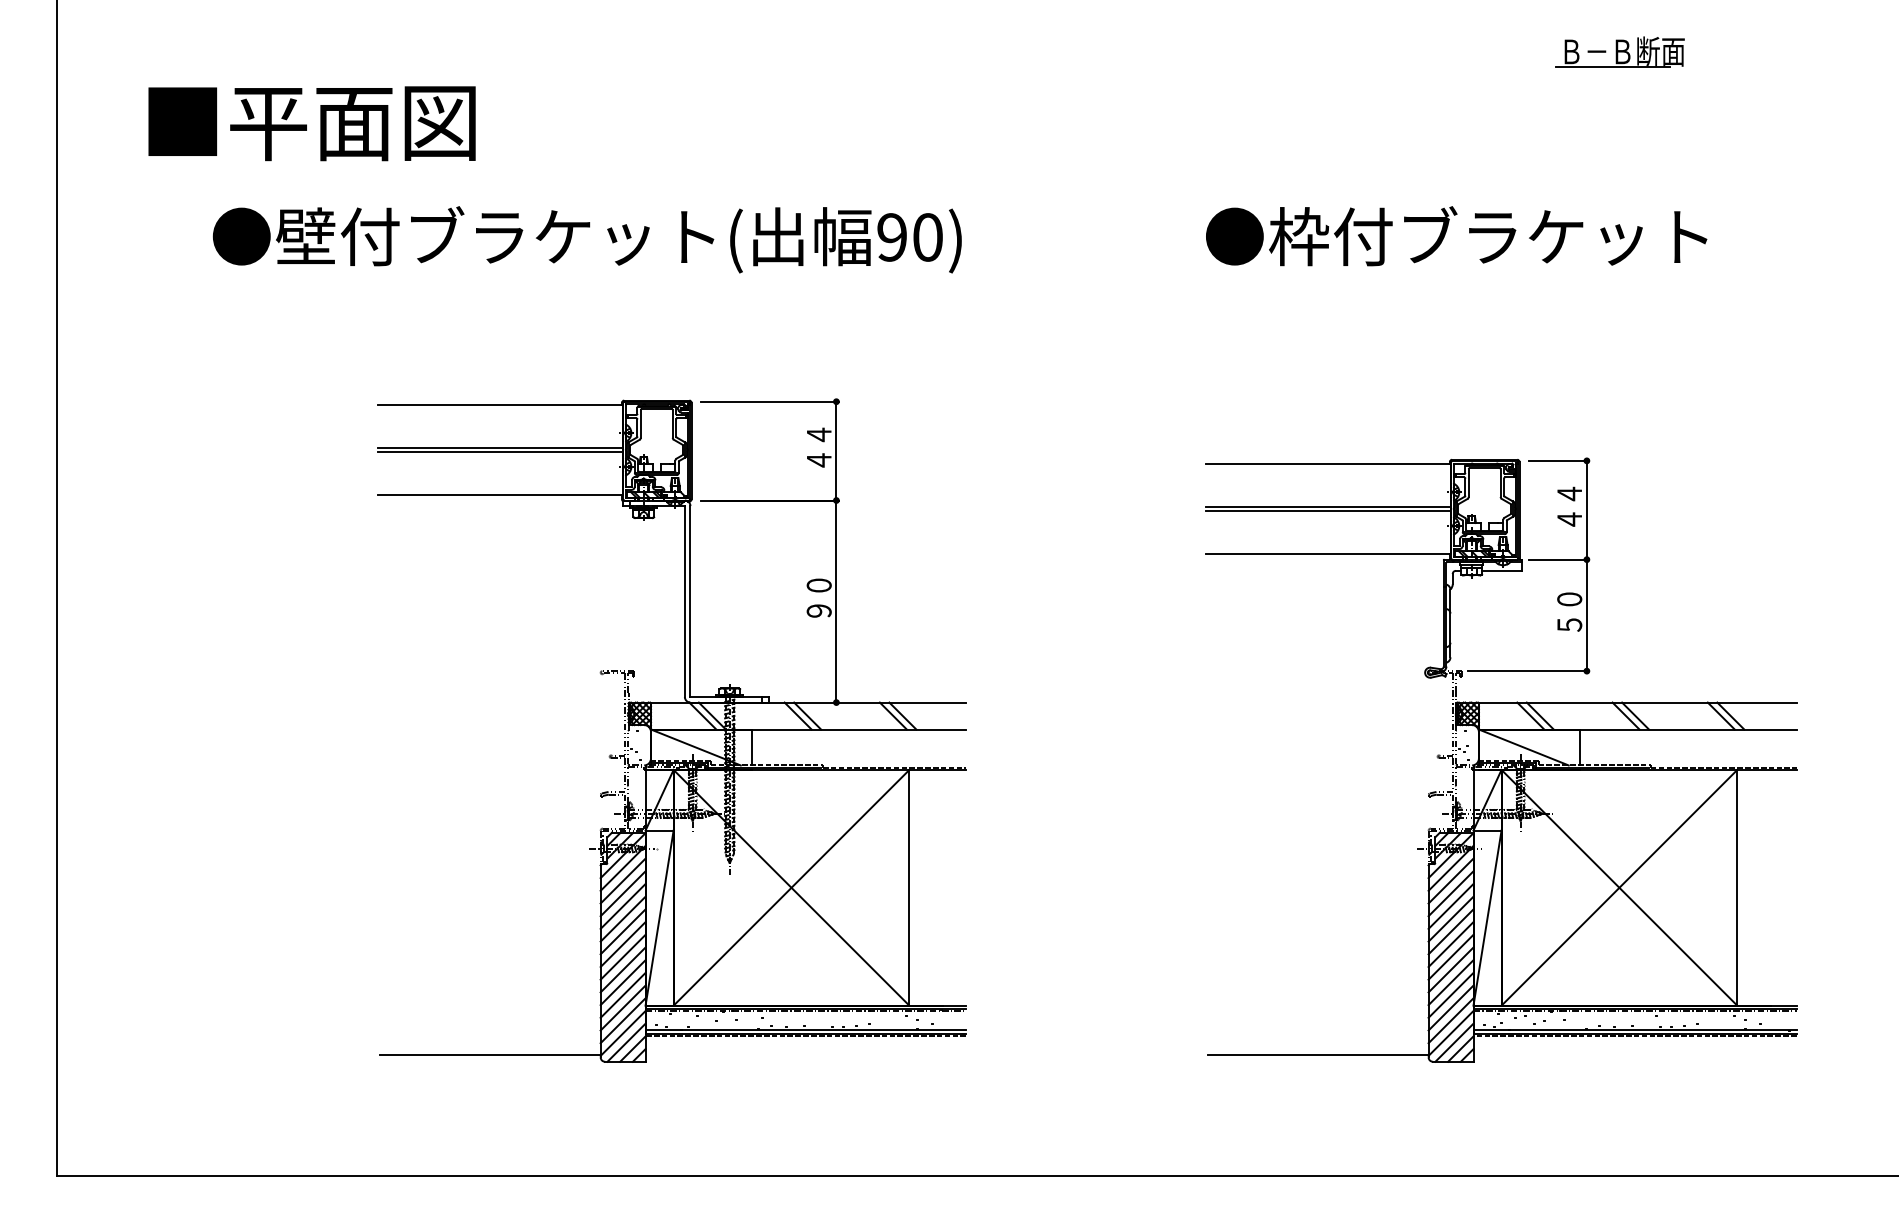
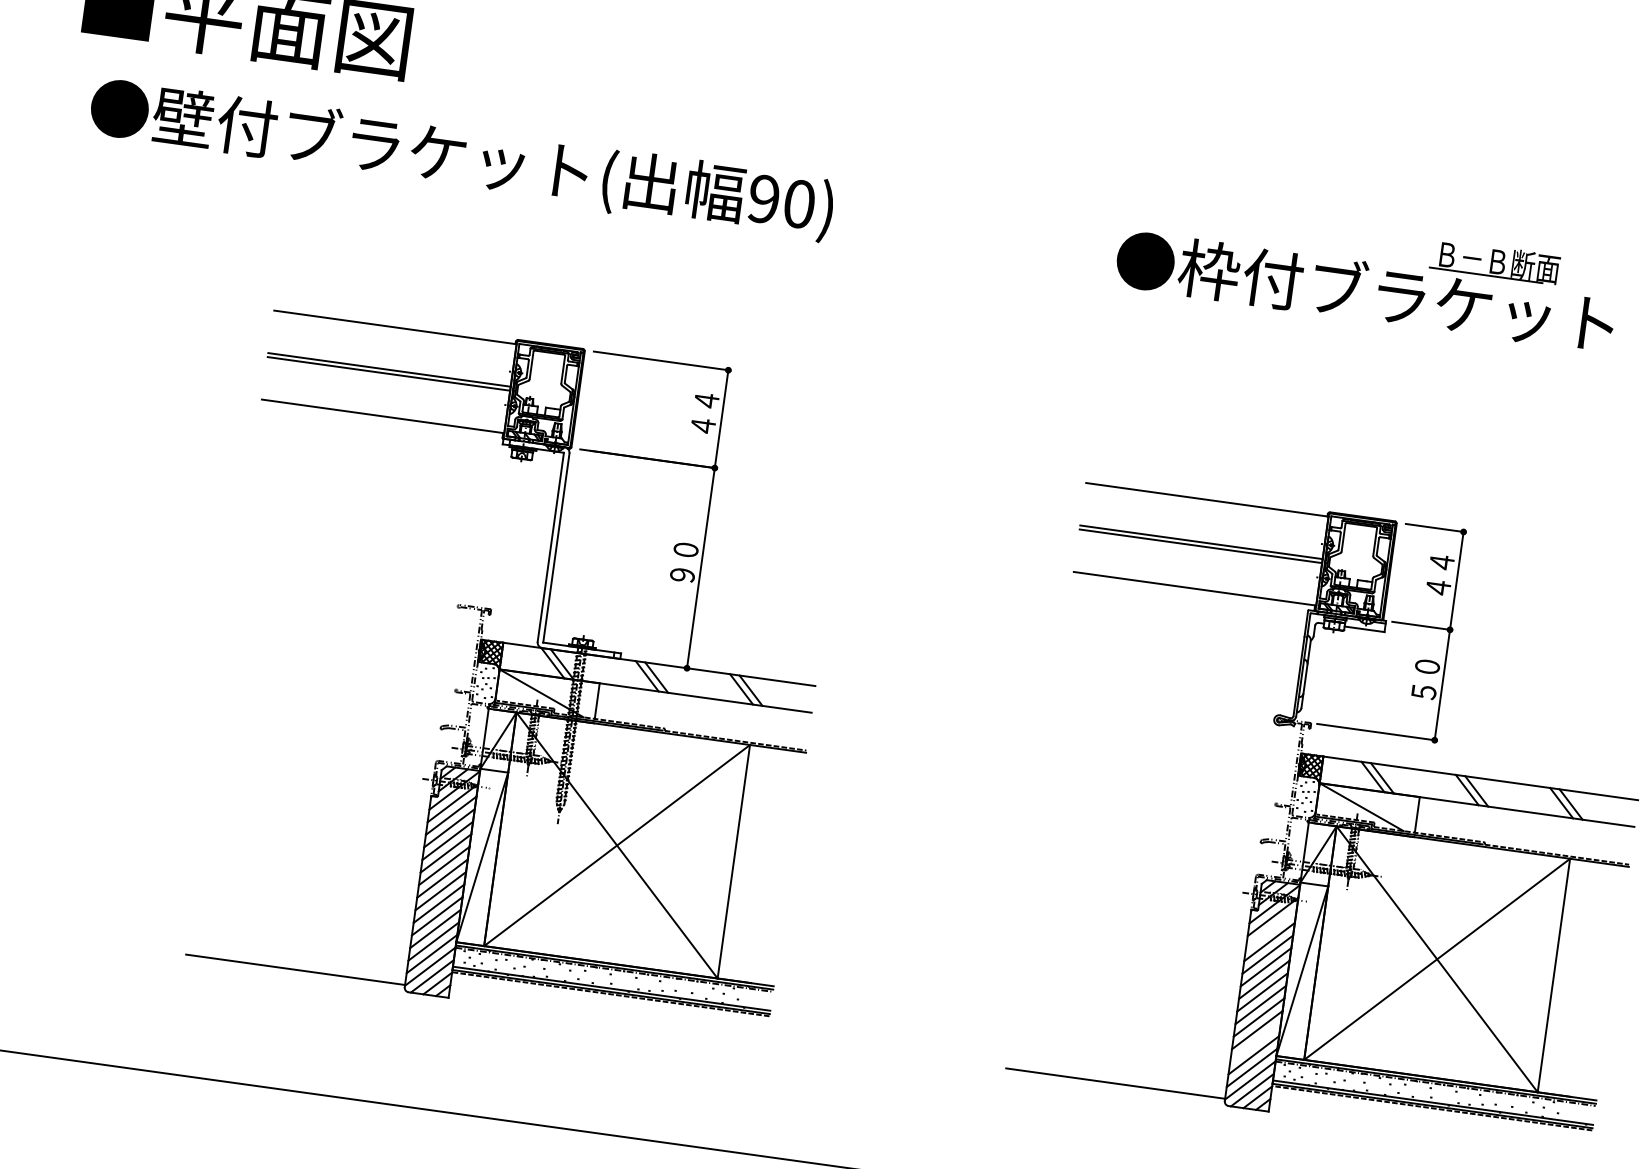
part: (1619, 51) -> (1494, 261), moved
text: (586, 239) -> (460, 159), moved
line: (1450, 880) -> (1270, 928), removed
line: (1450, 994) -> (1255, 1041), removed

